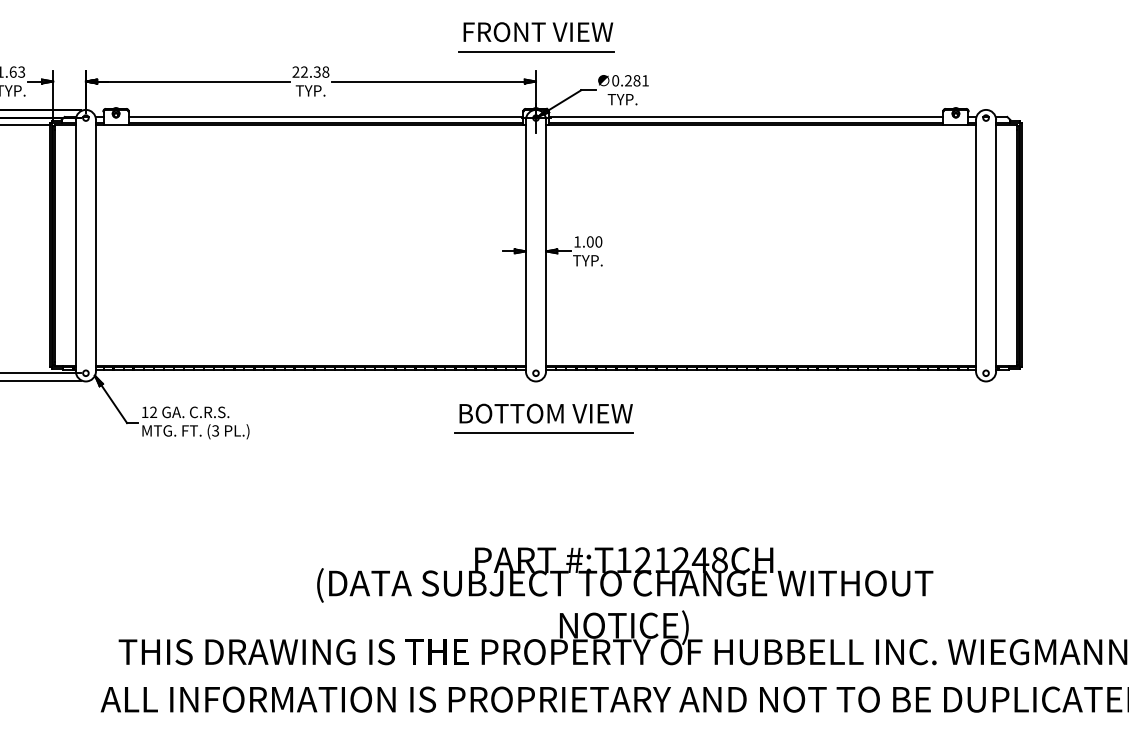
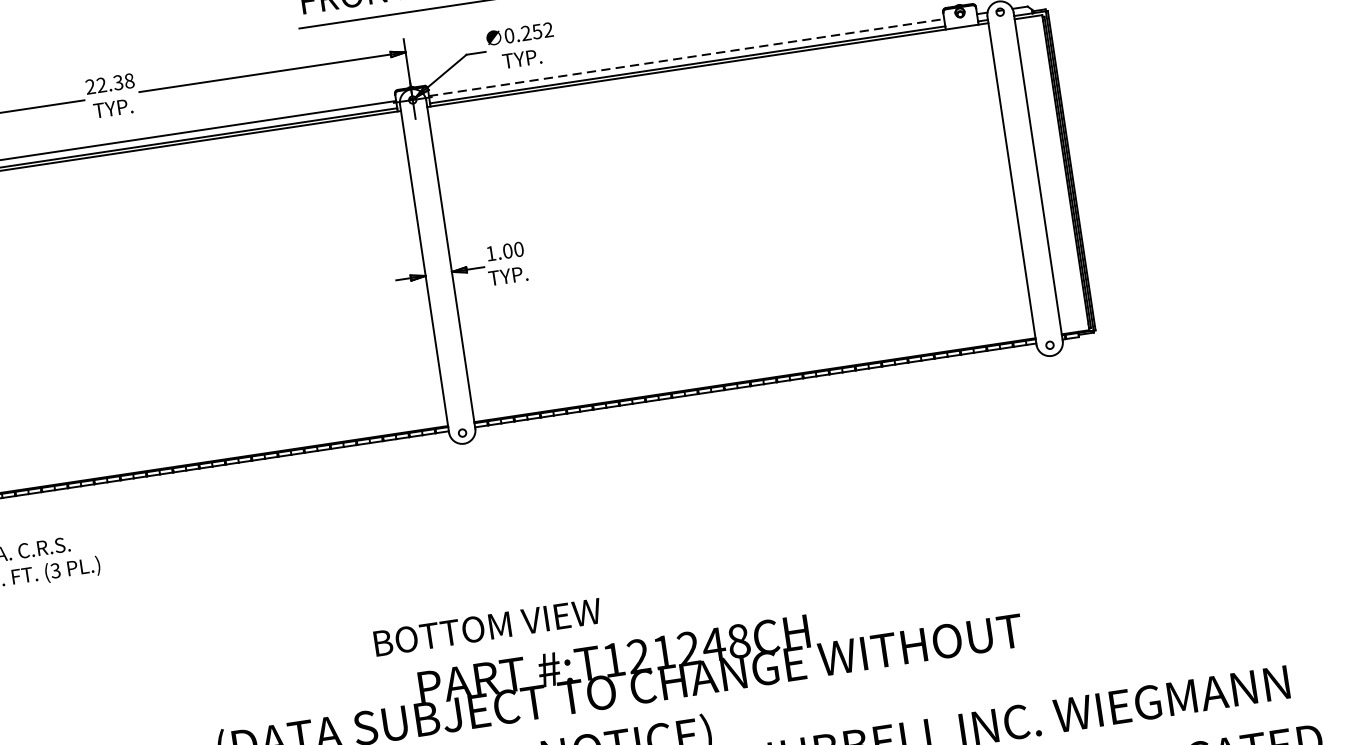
text: (640, 80) -> (541, 30), 0.281 -> 0.252
line: (746, 116) -> (687, 56), solid -> dashed
text: (545, 413) -> (486, 627), moved
line: (543, 433) -> (484, 510), removed

